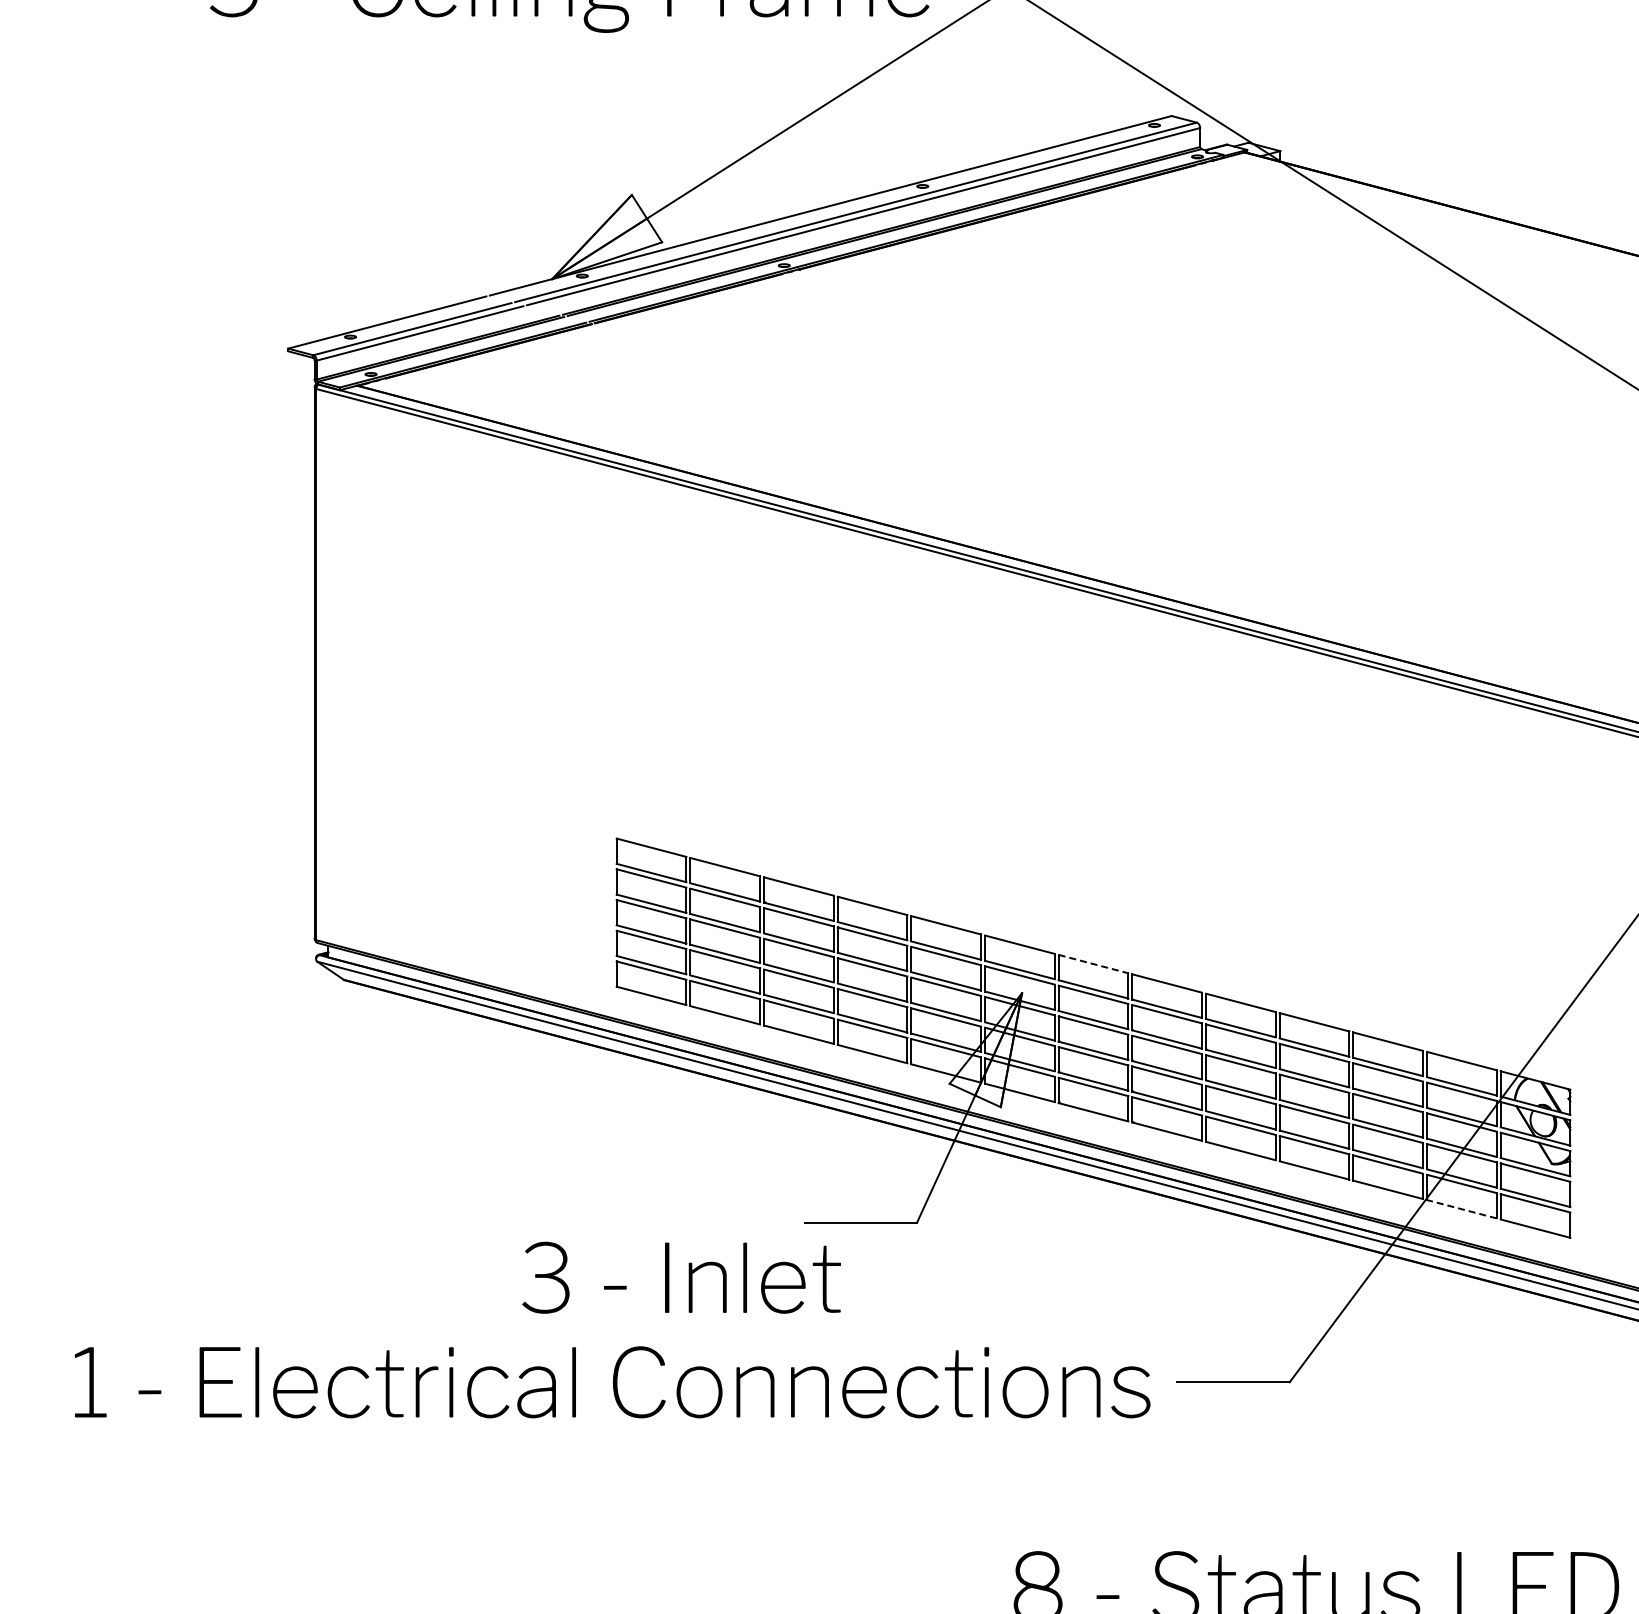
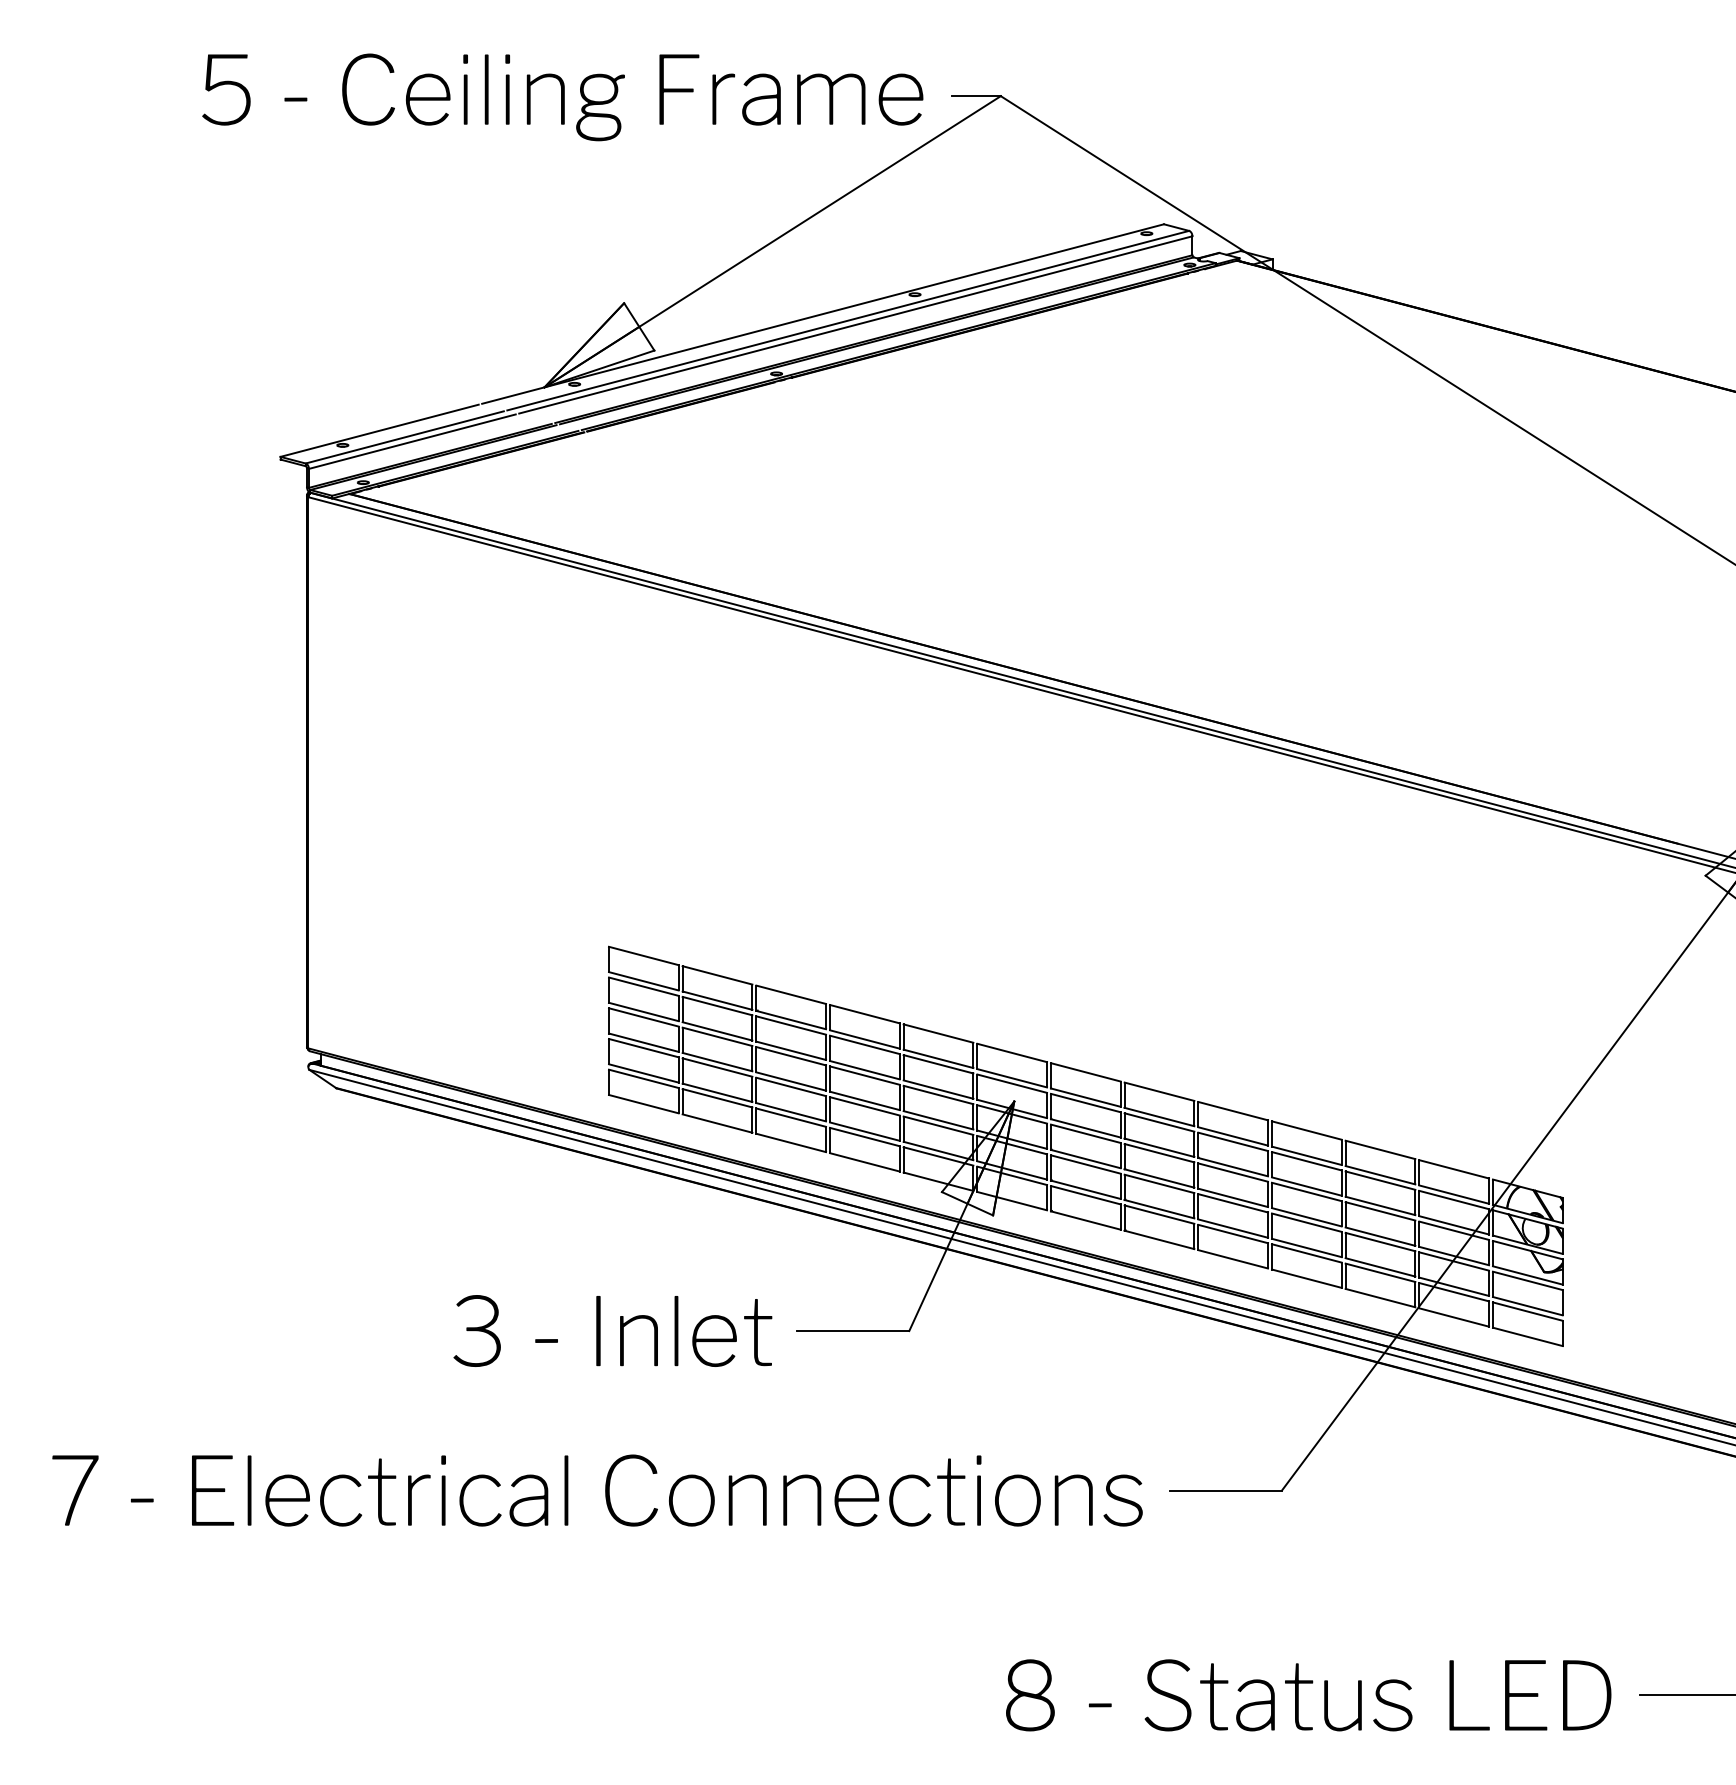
line: (1094, 964) -> (1086, 1072), dashed -> solid
line: (1461, 1209) -> (1453, 1317), dashed -> solid
text: (681, 1277) -> (612, 1330), moved
text: (83, 1382) -> (75, 1490), 1 -> 7

